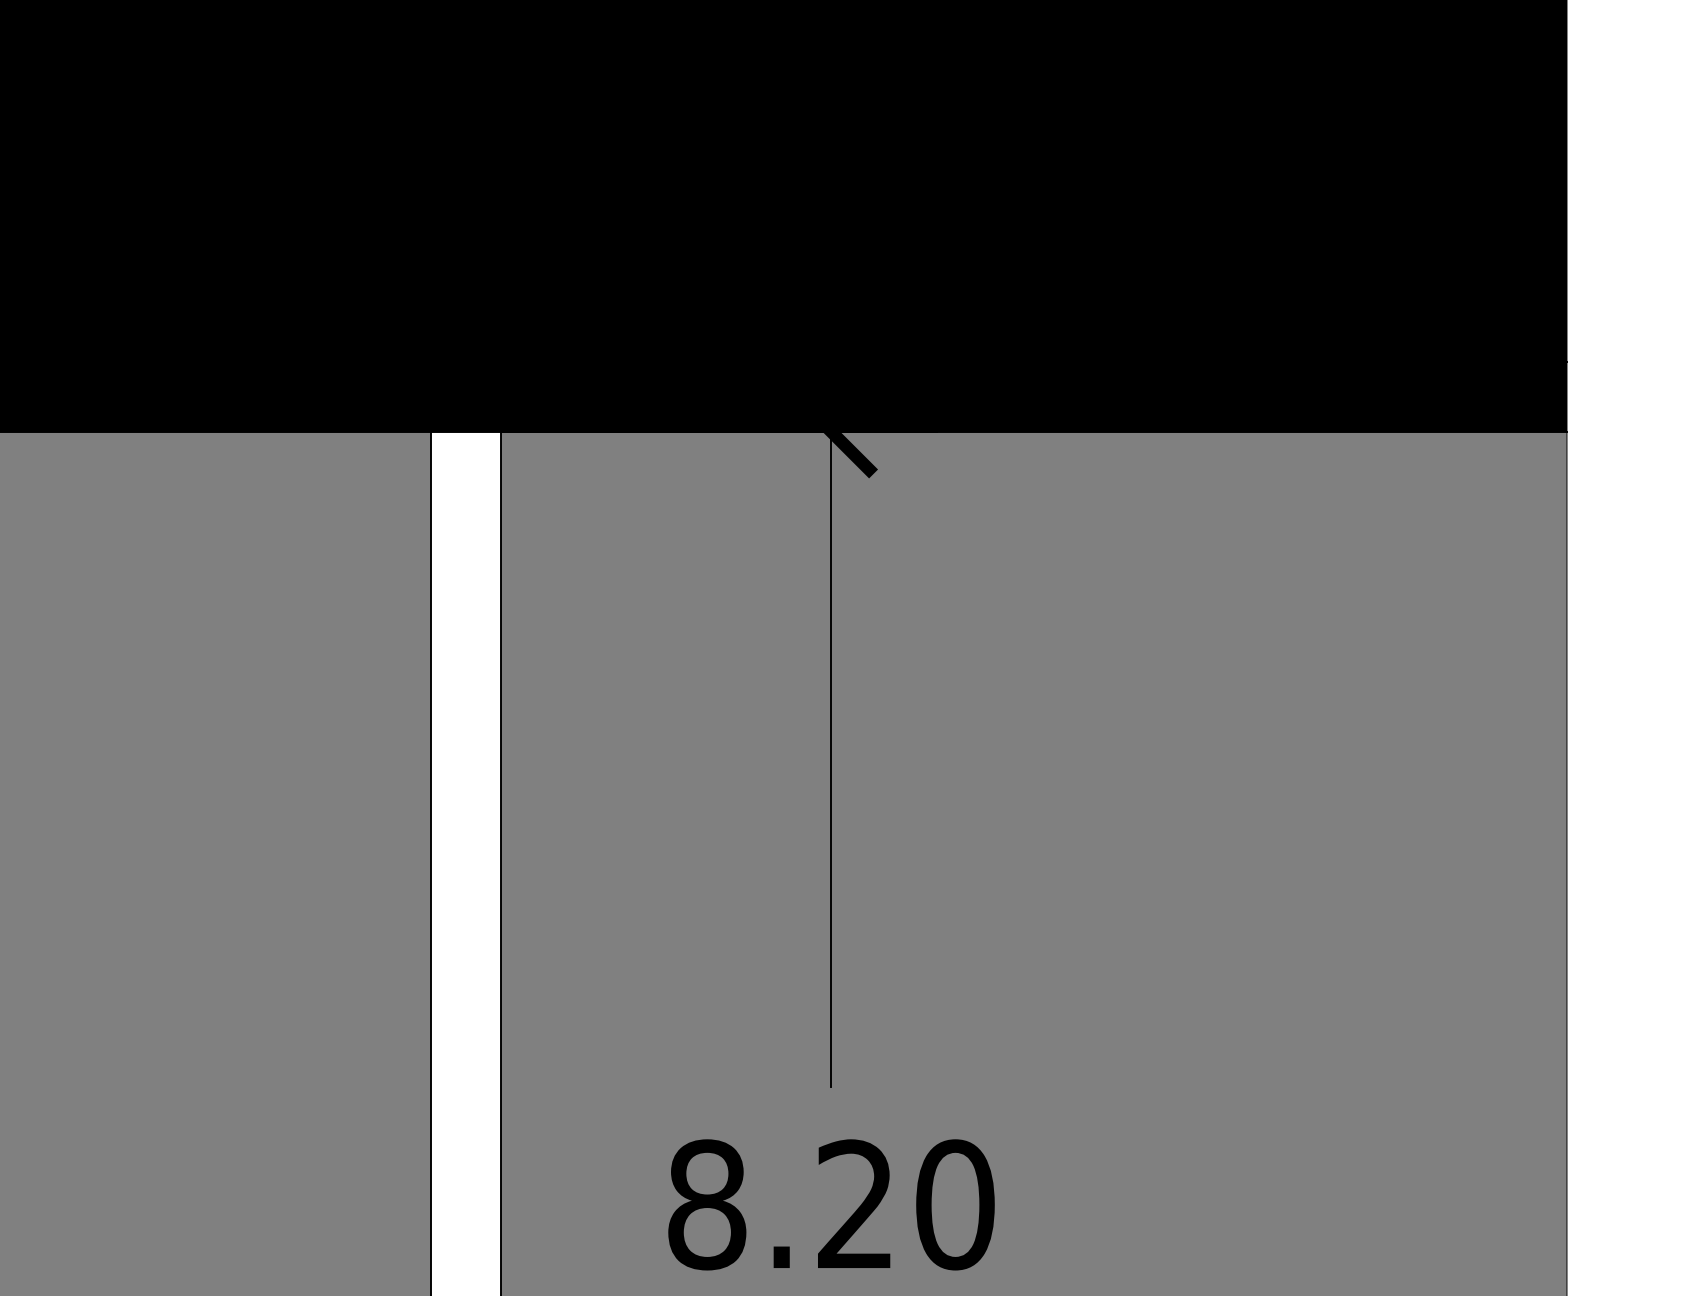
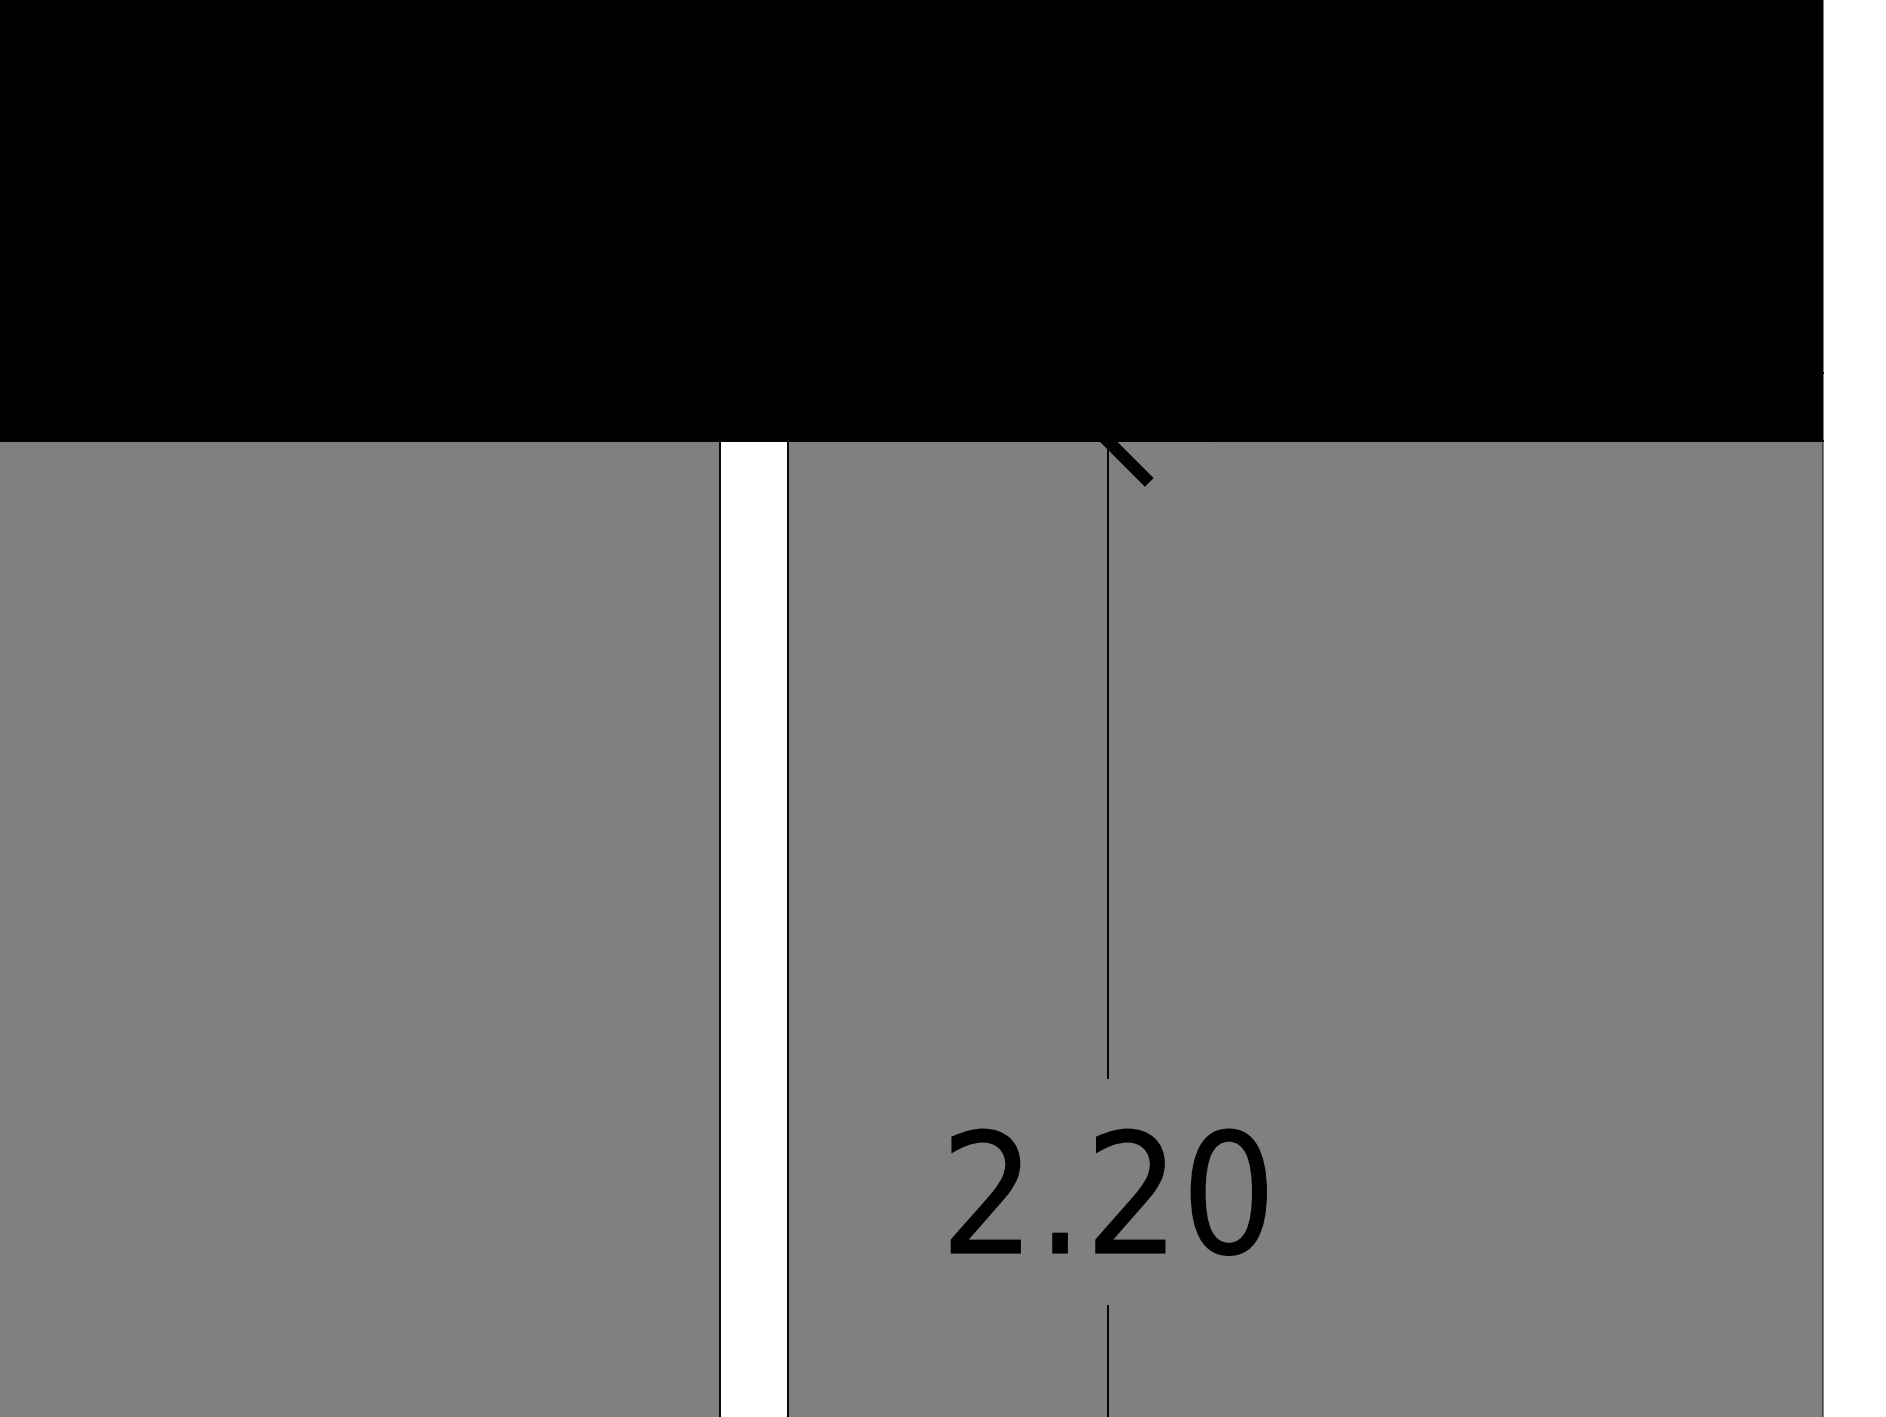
text: (707, 1204) -> (987, 1191), 8.20 -> 2.20

